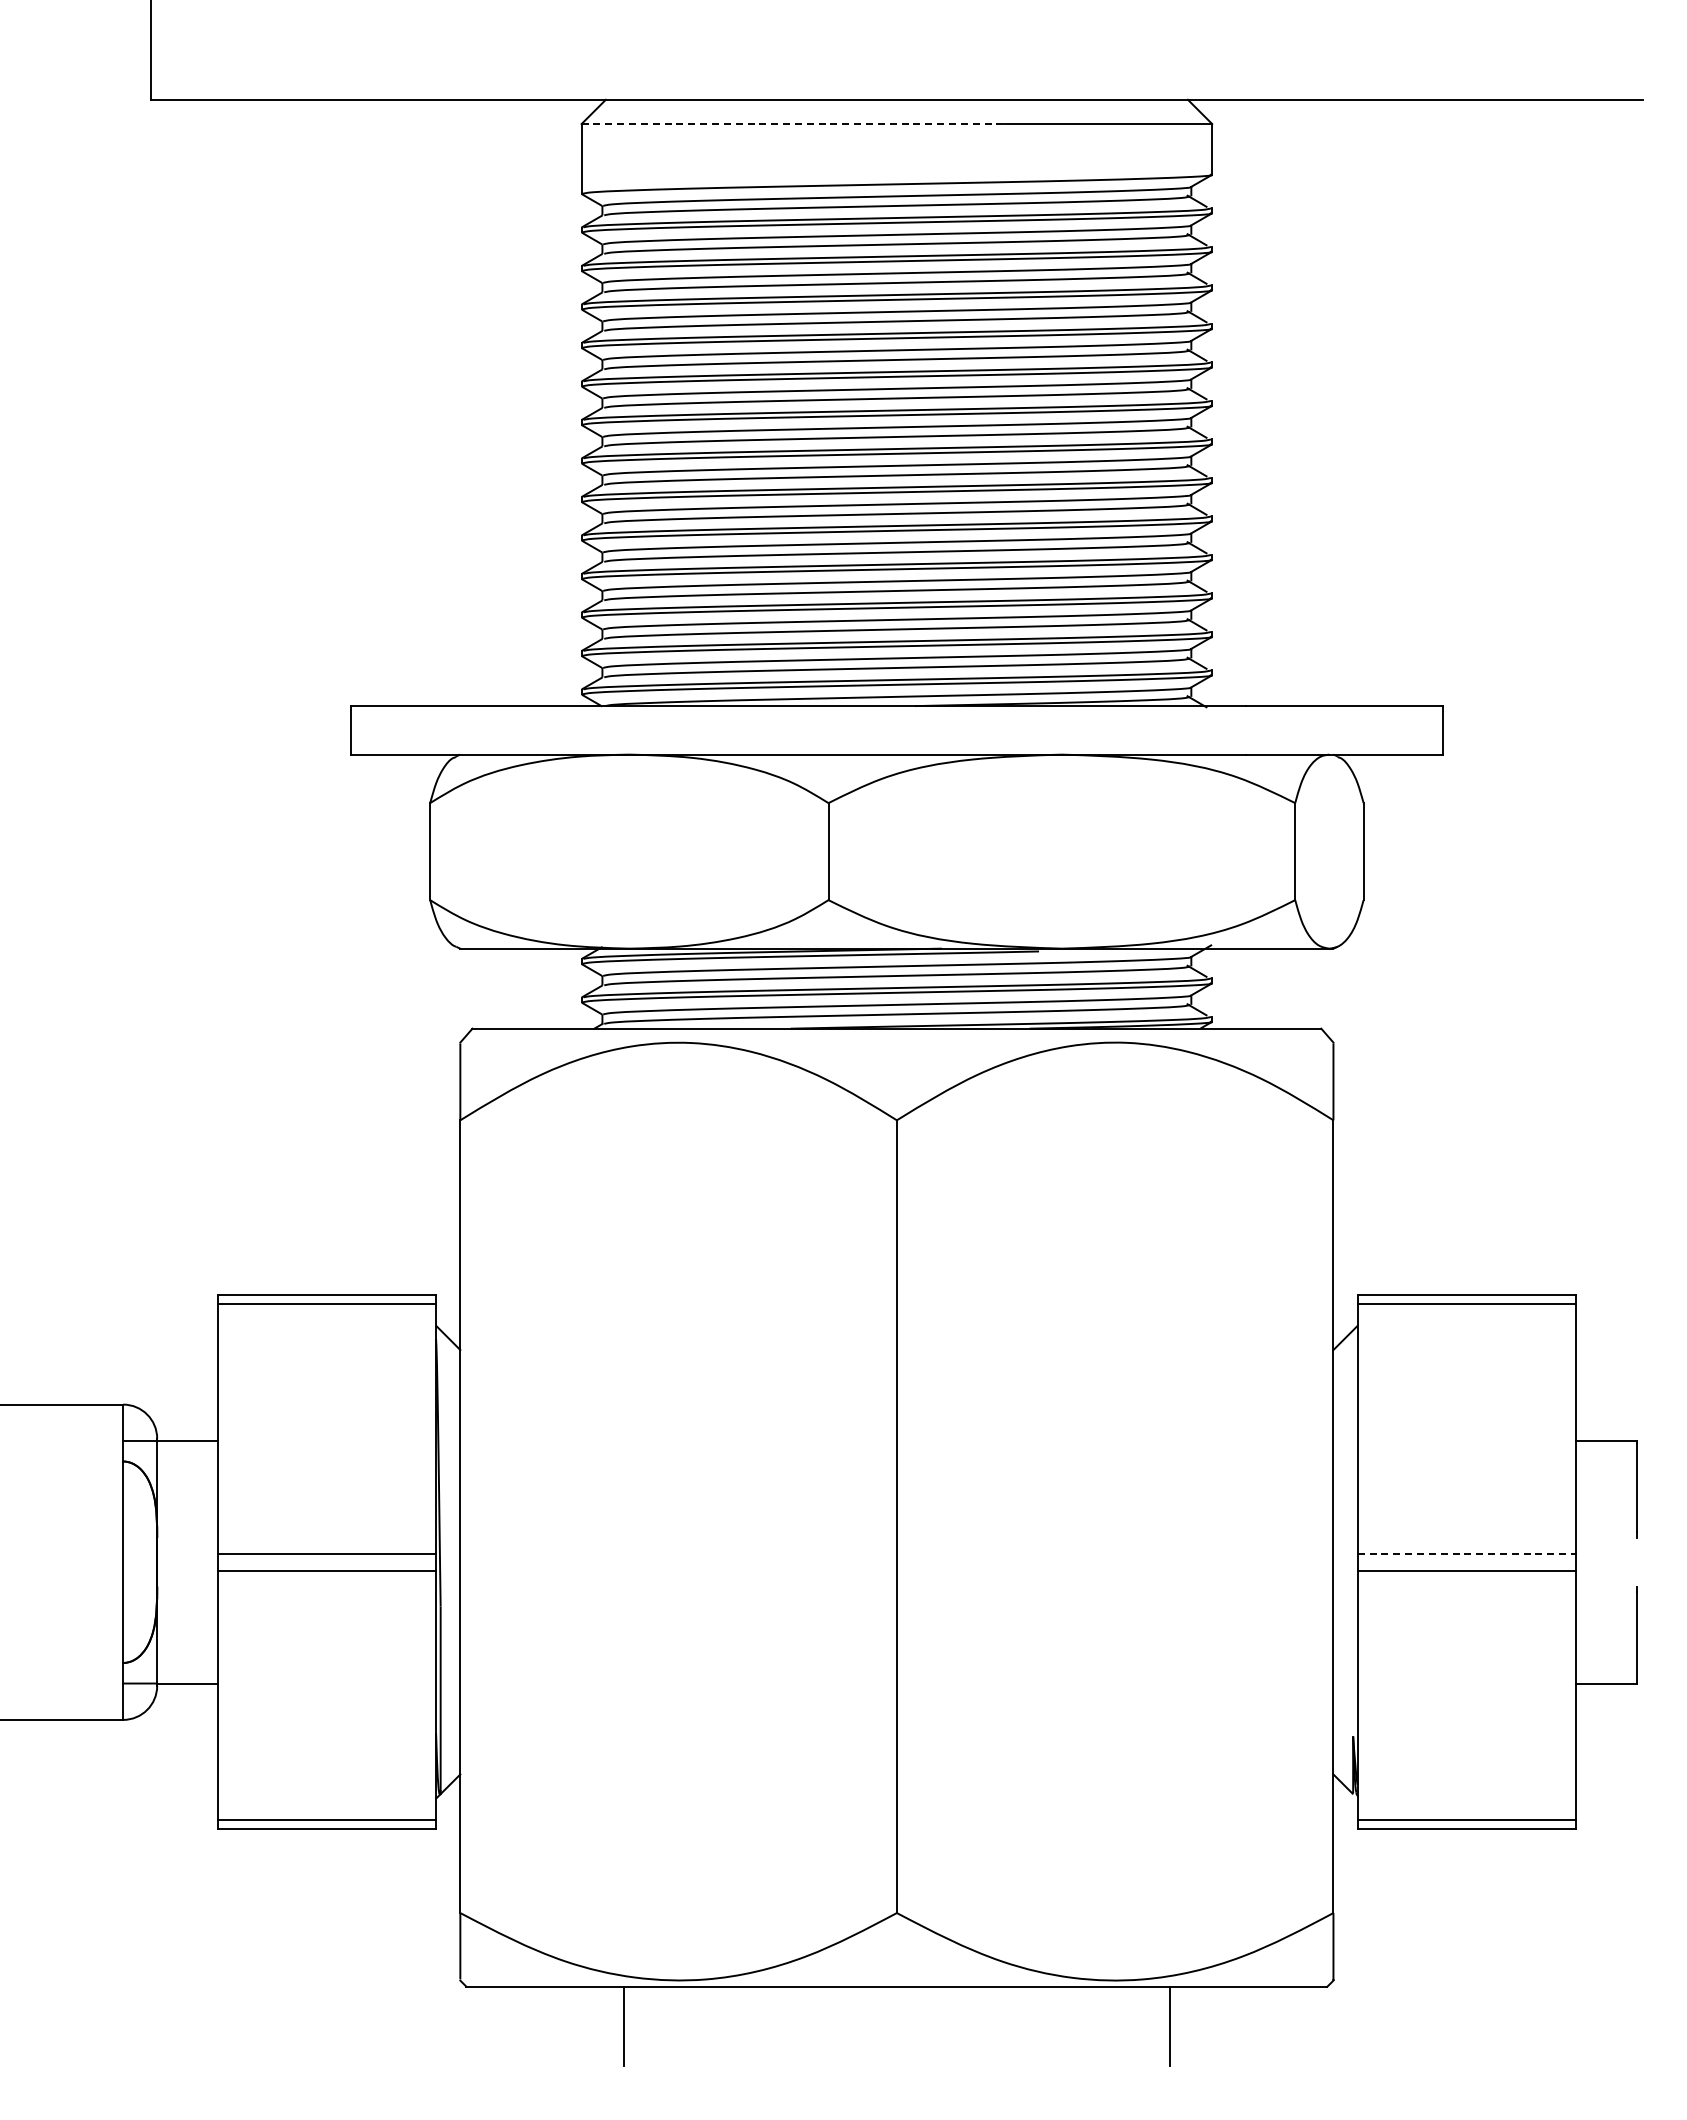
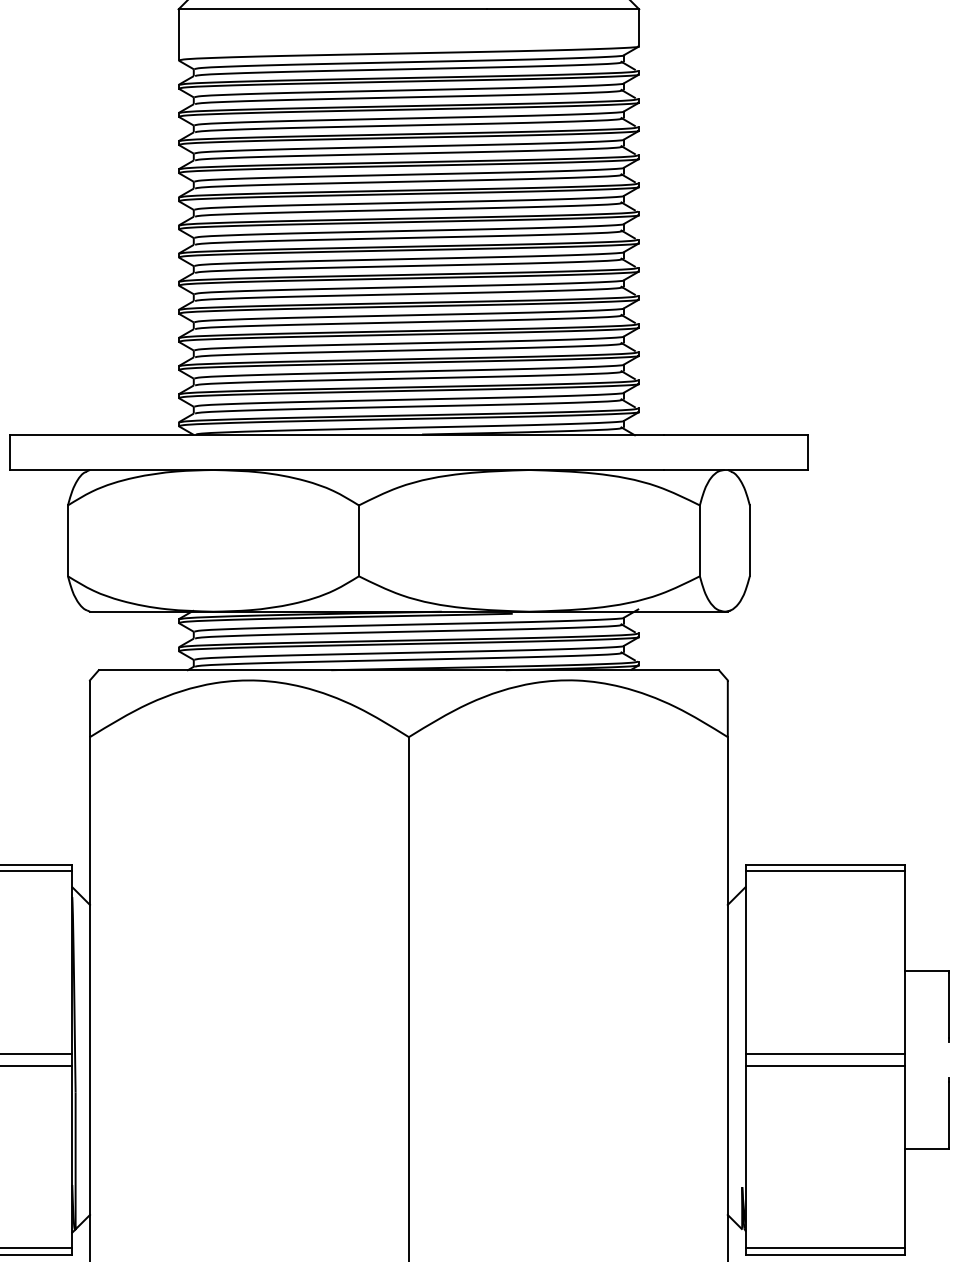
line: (792, 124) -> (332, 9), dashed -> solid
line: (1467, 1553) -> (825, 1053), dashed -> solid

